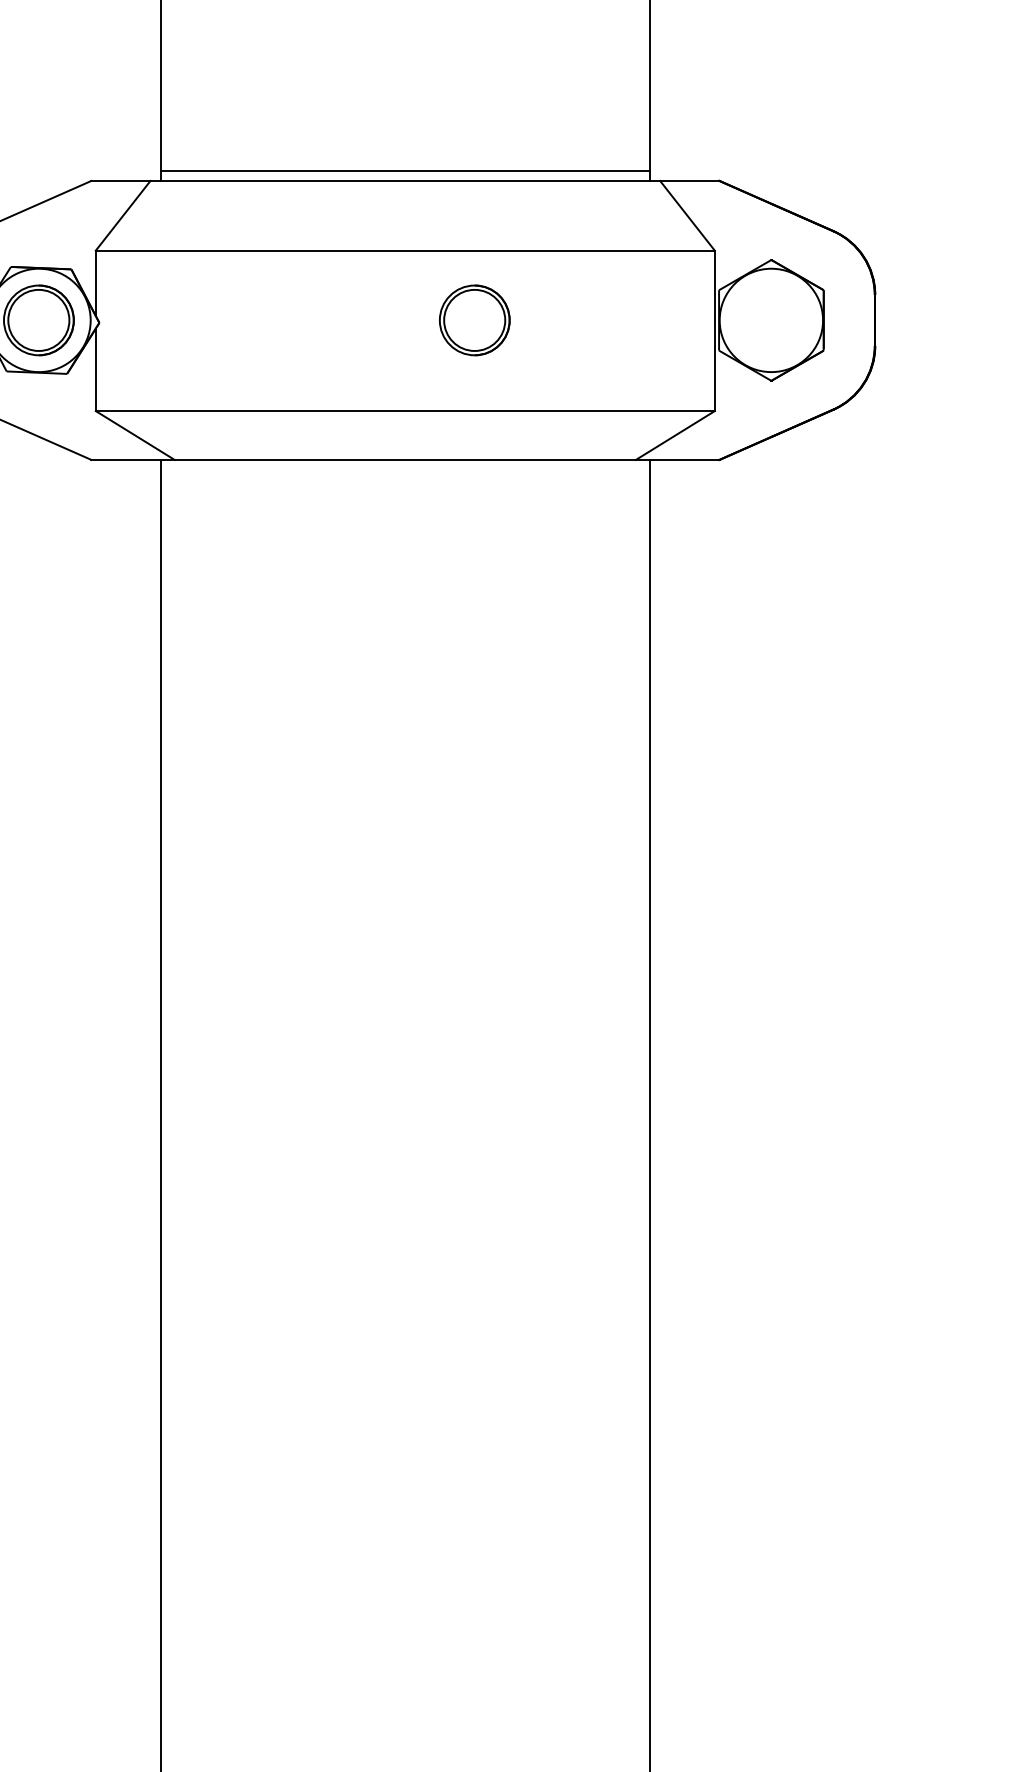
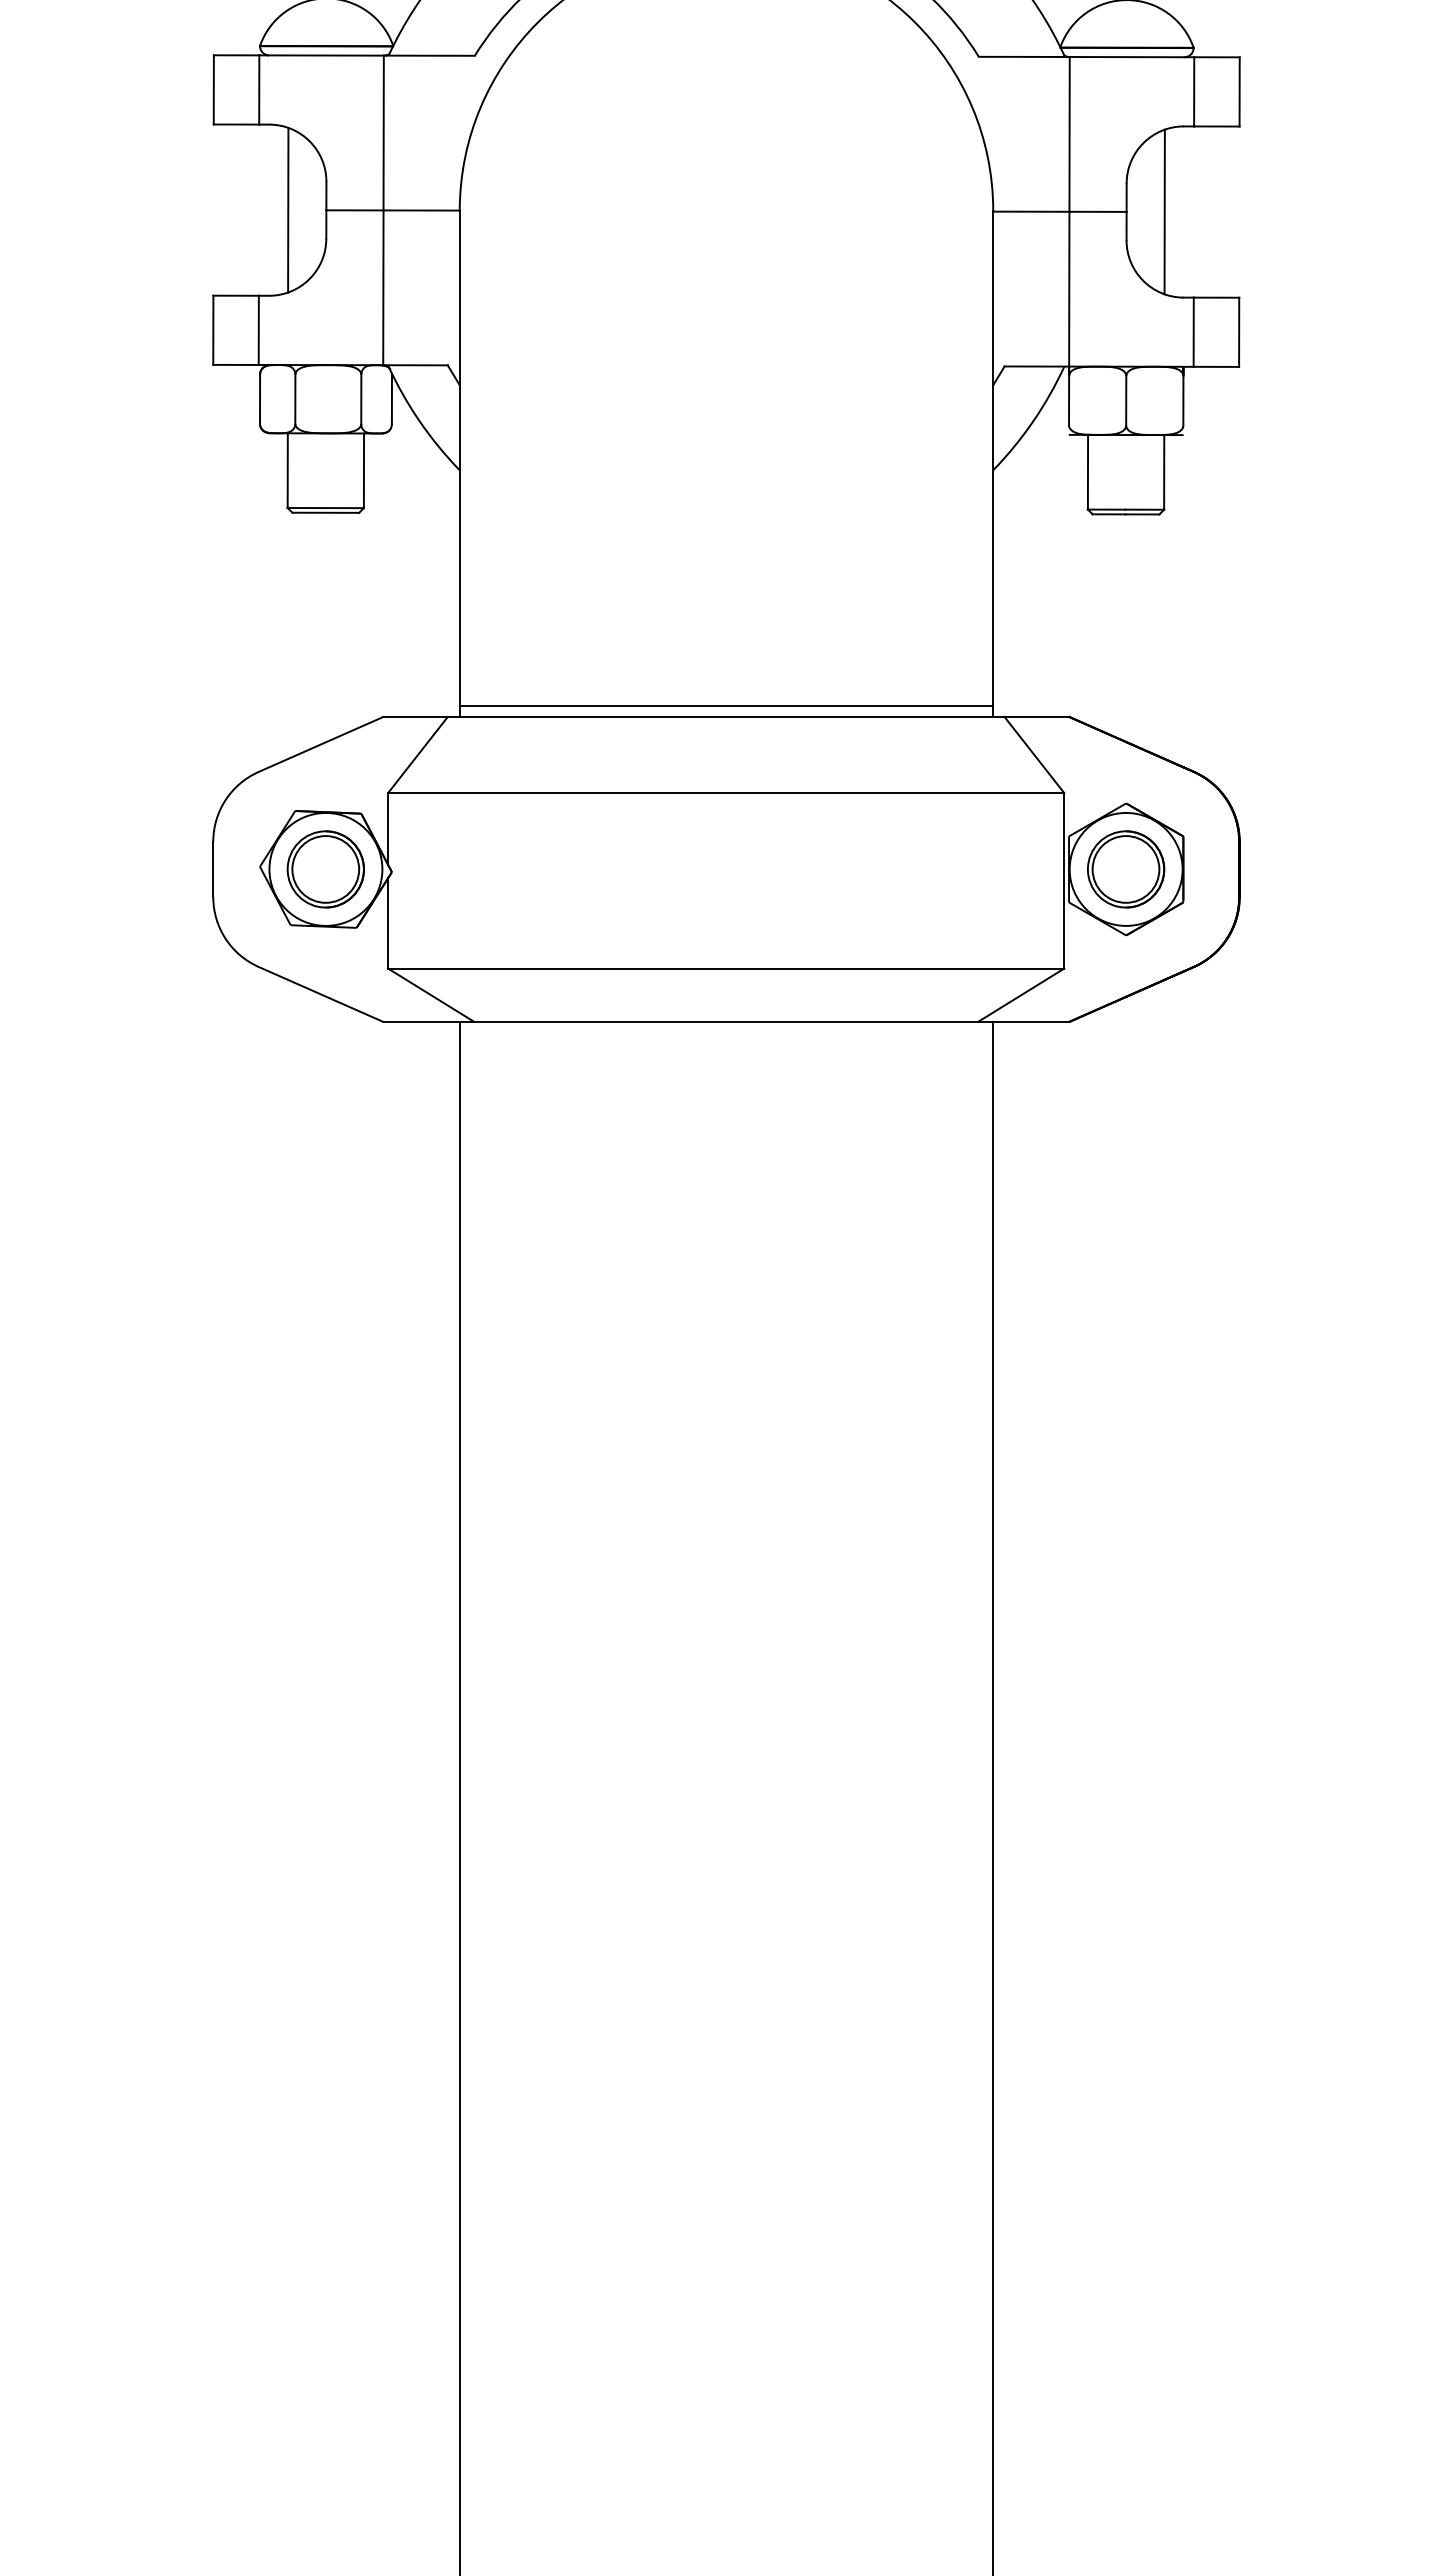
part: (475, 320) -> (1126, 869), moved

